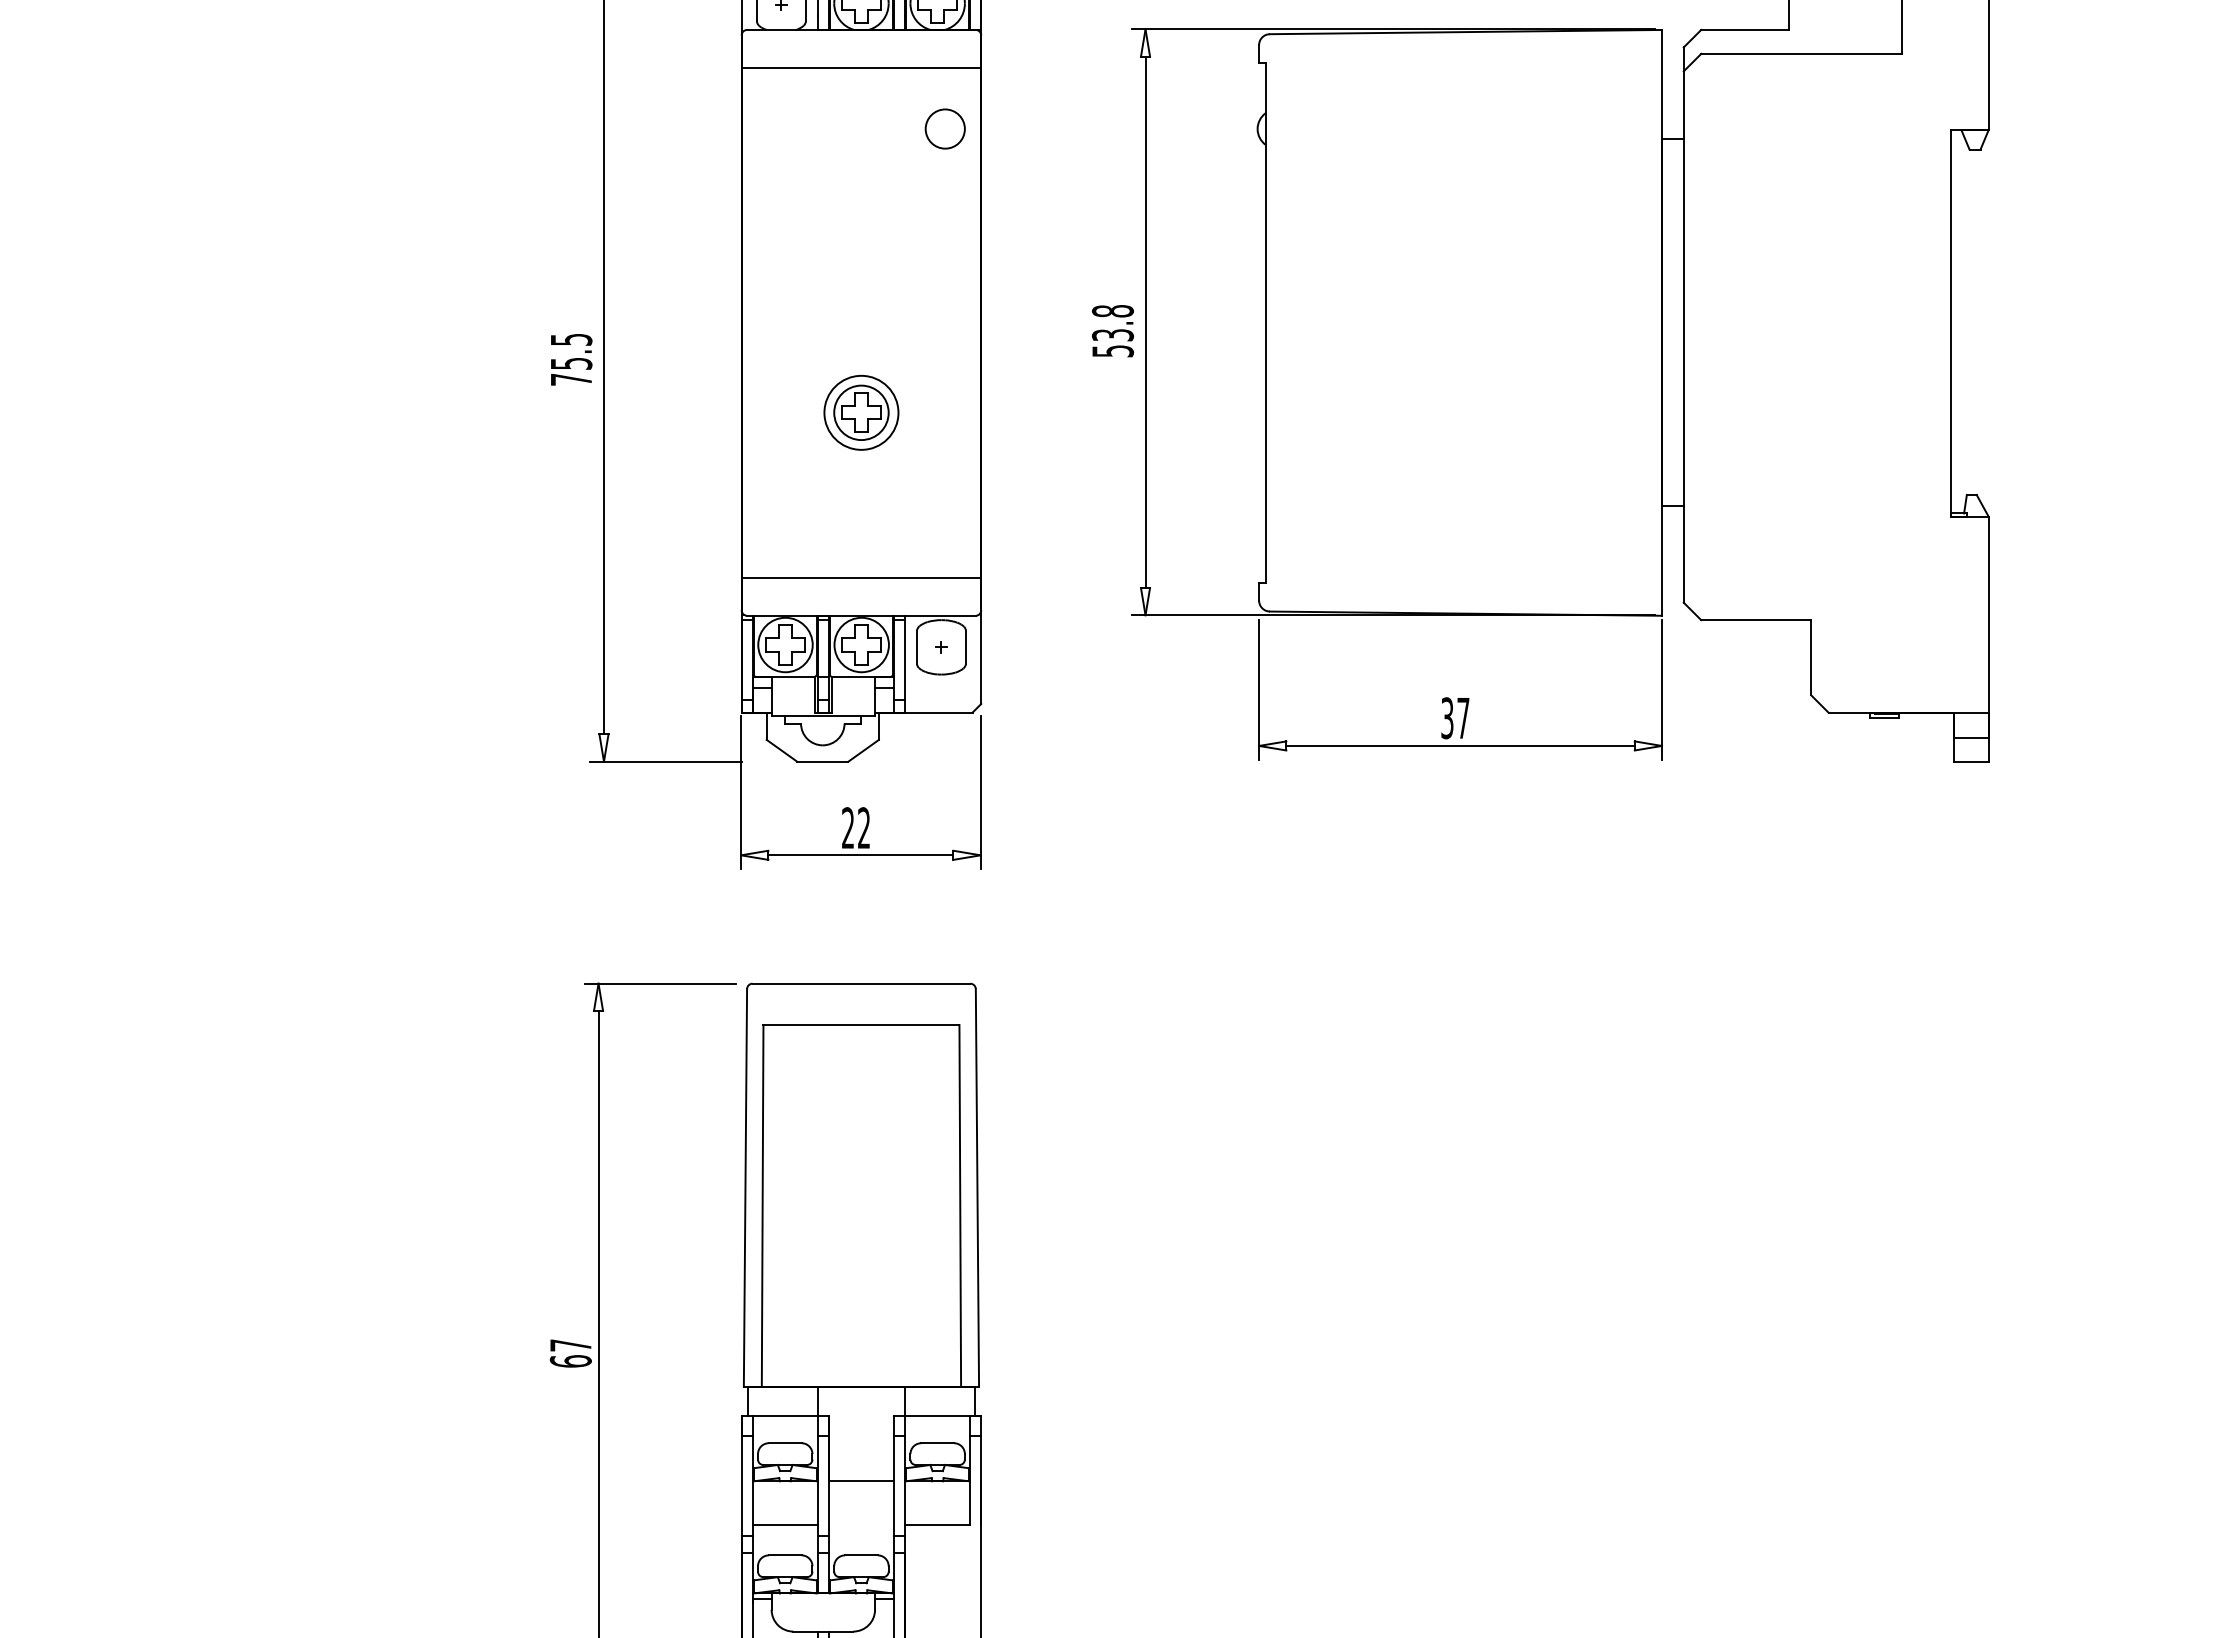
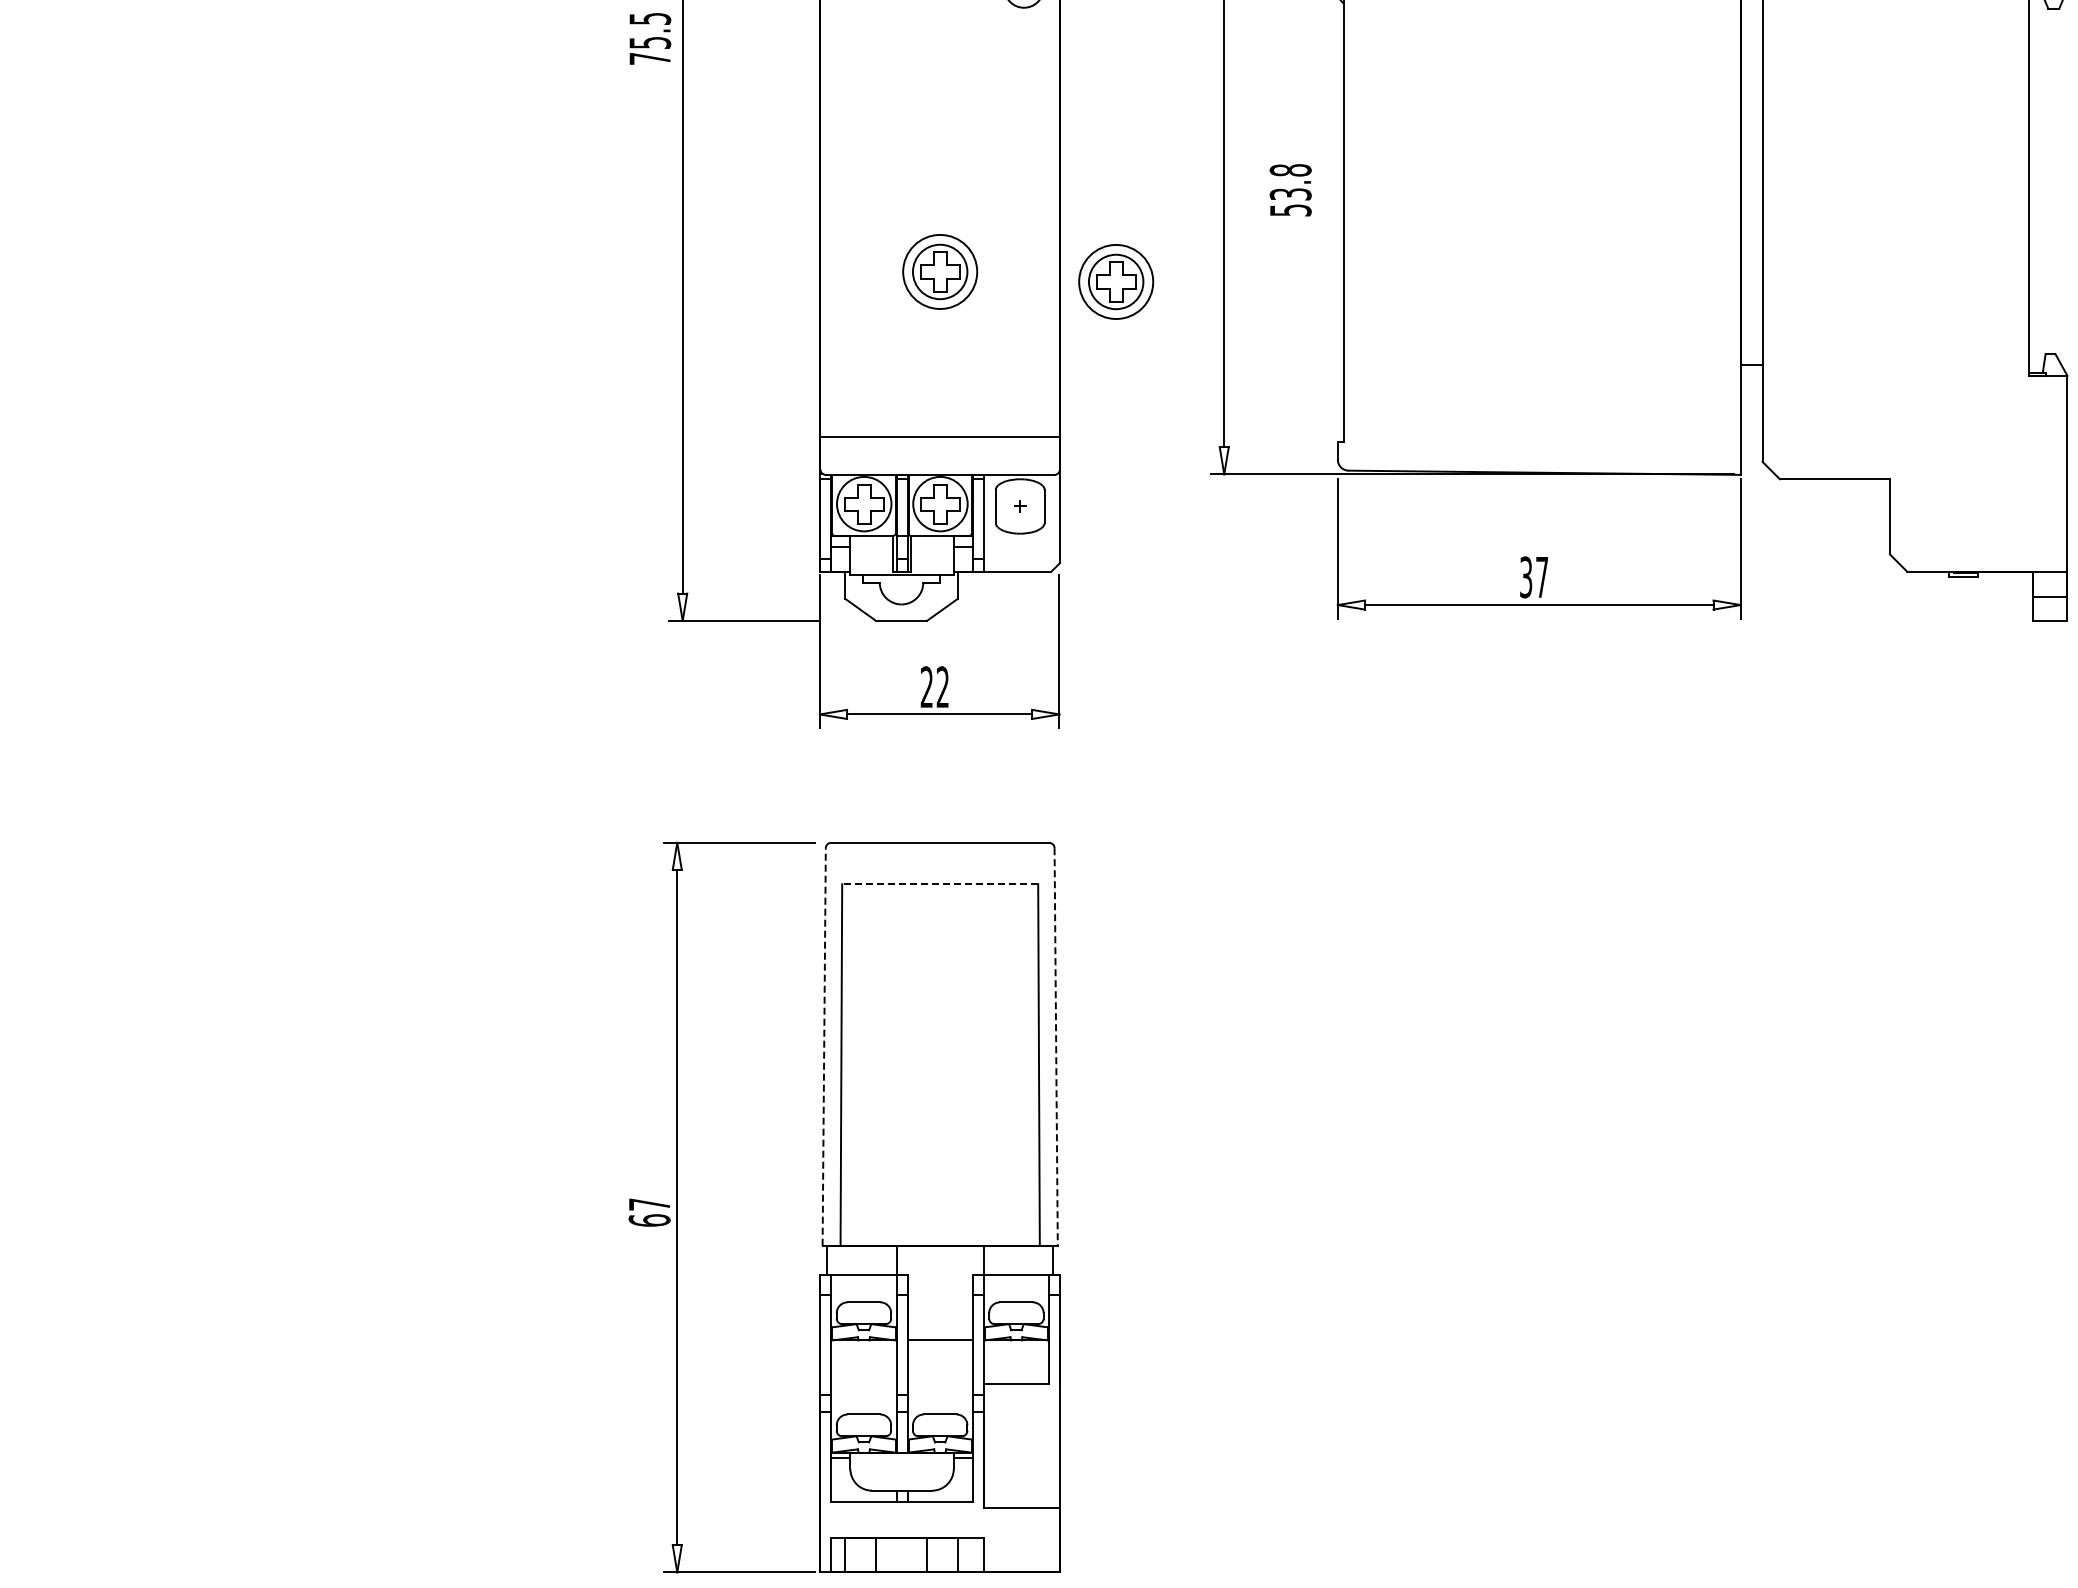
text: (1112, 331) -> (1290, 190), moved
text: (571, 359) -> (650, 38), moved
part: (1037, 422) -> (1116, 281), added
line: (861, 1025) -> (940, 884), solid -> dashed
line: (745, 1187) -> (824, 1046), solid -> dashed
line: (977, 1187) -> (1056, 1046), solid -> dashed
line: (784, 1524) -> (863, 1383), removed

